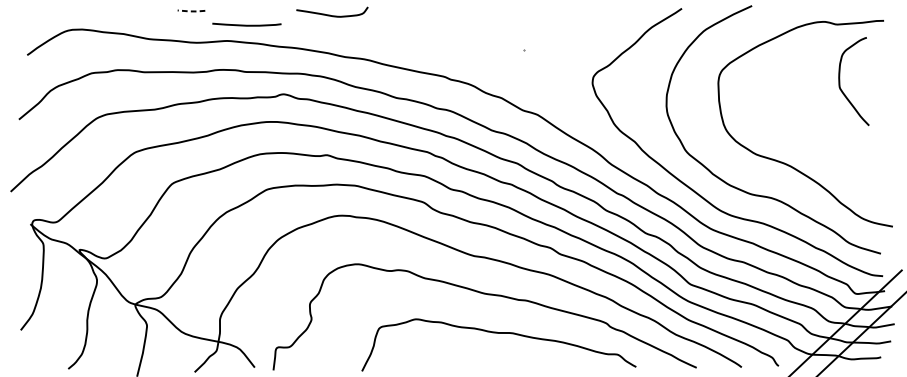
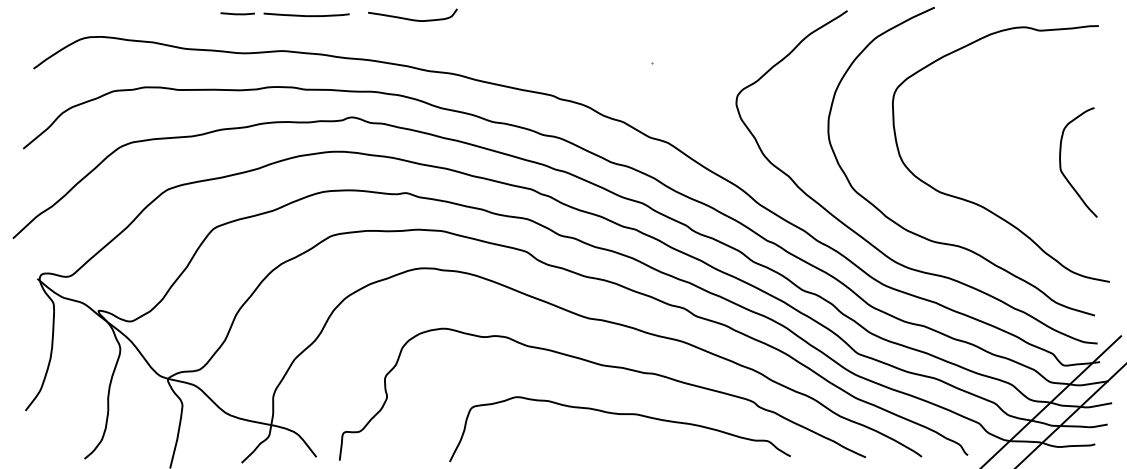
line: (191, 11) -> (237, 14), dashed -> solid
curve: (246, 25) -> (306, 15), moved
curve: (840, 81) -> (1061, 162), moved

